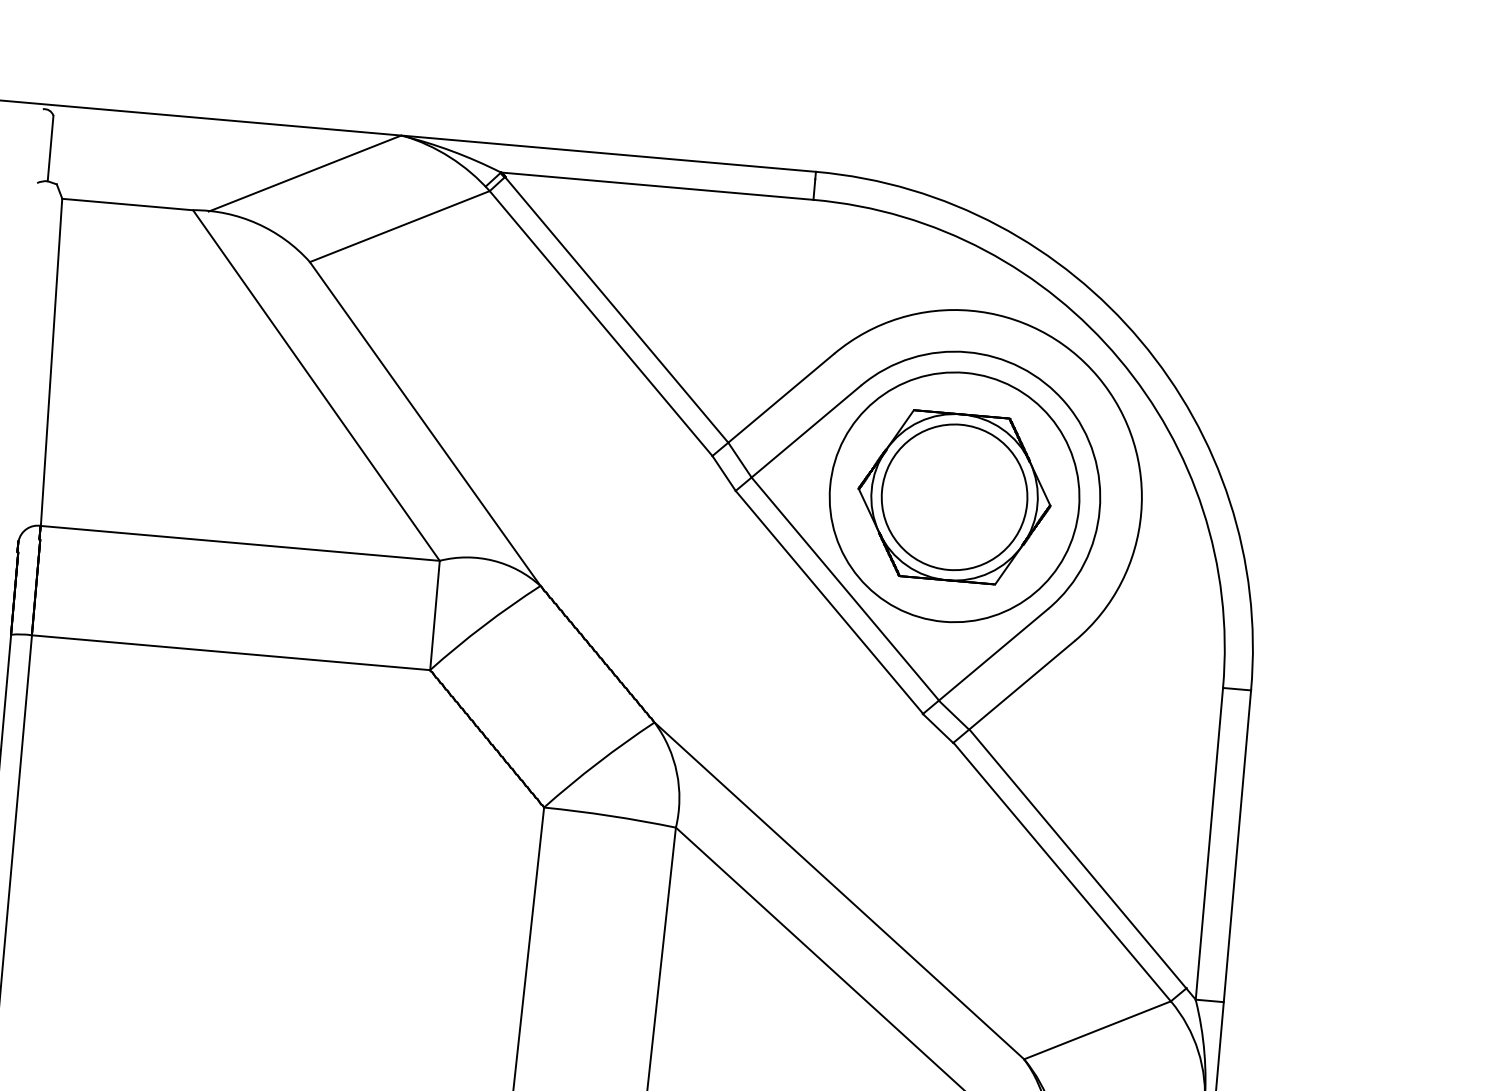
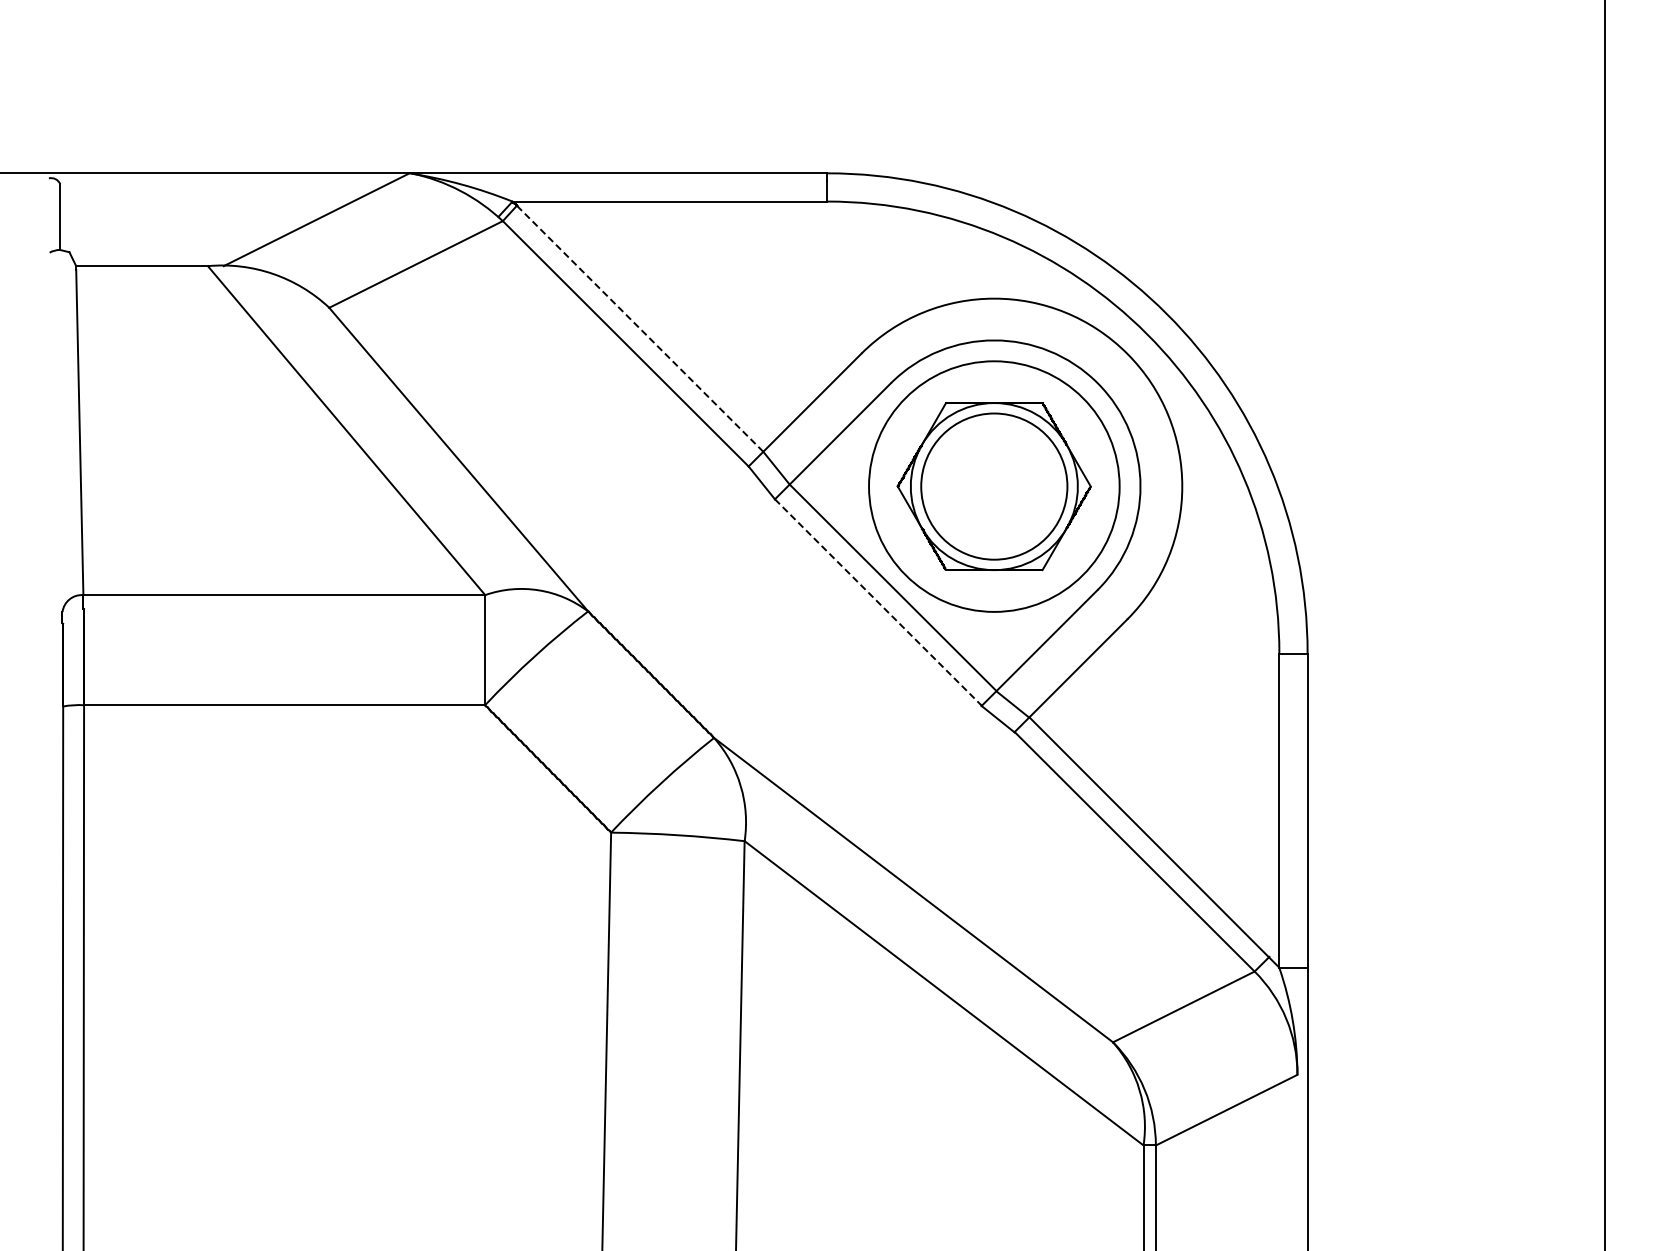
line: (616, 310) -> (640, 329), solid -> dashed
line: (829, 602) -> (878, 602), solid -> dashed

